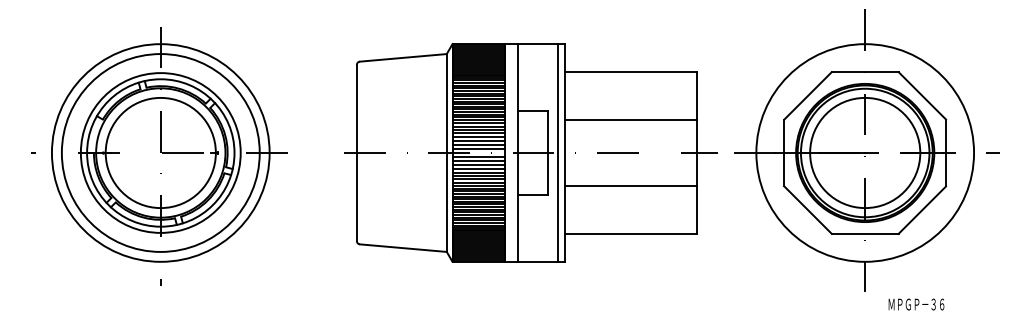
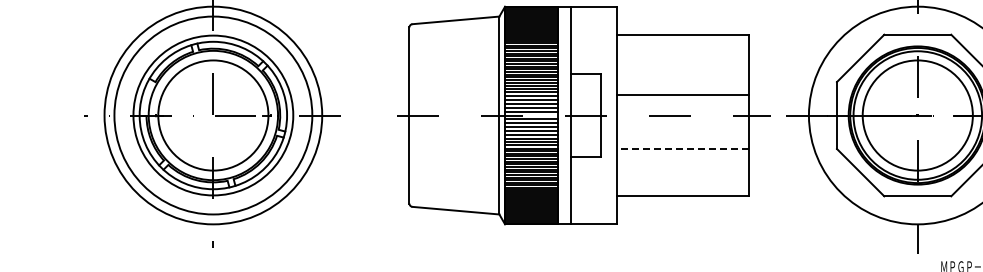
line: (630, 119) -> (683, 95), moved
line: (558, 152) -> (611, 115), removed
line: (630, 186) -> (683, 149), solid -> dashed

